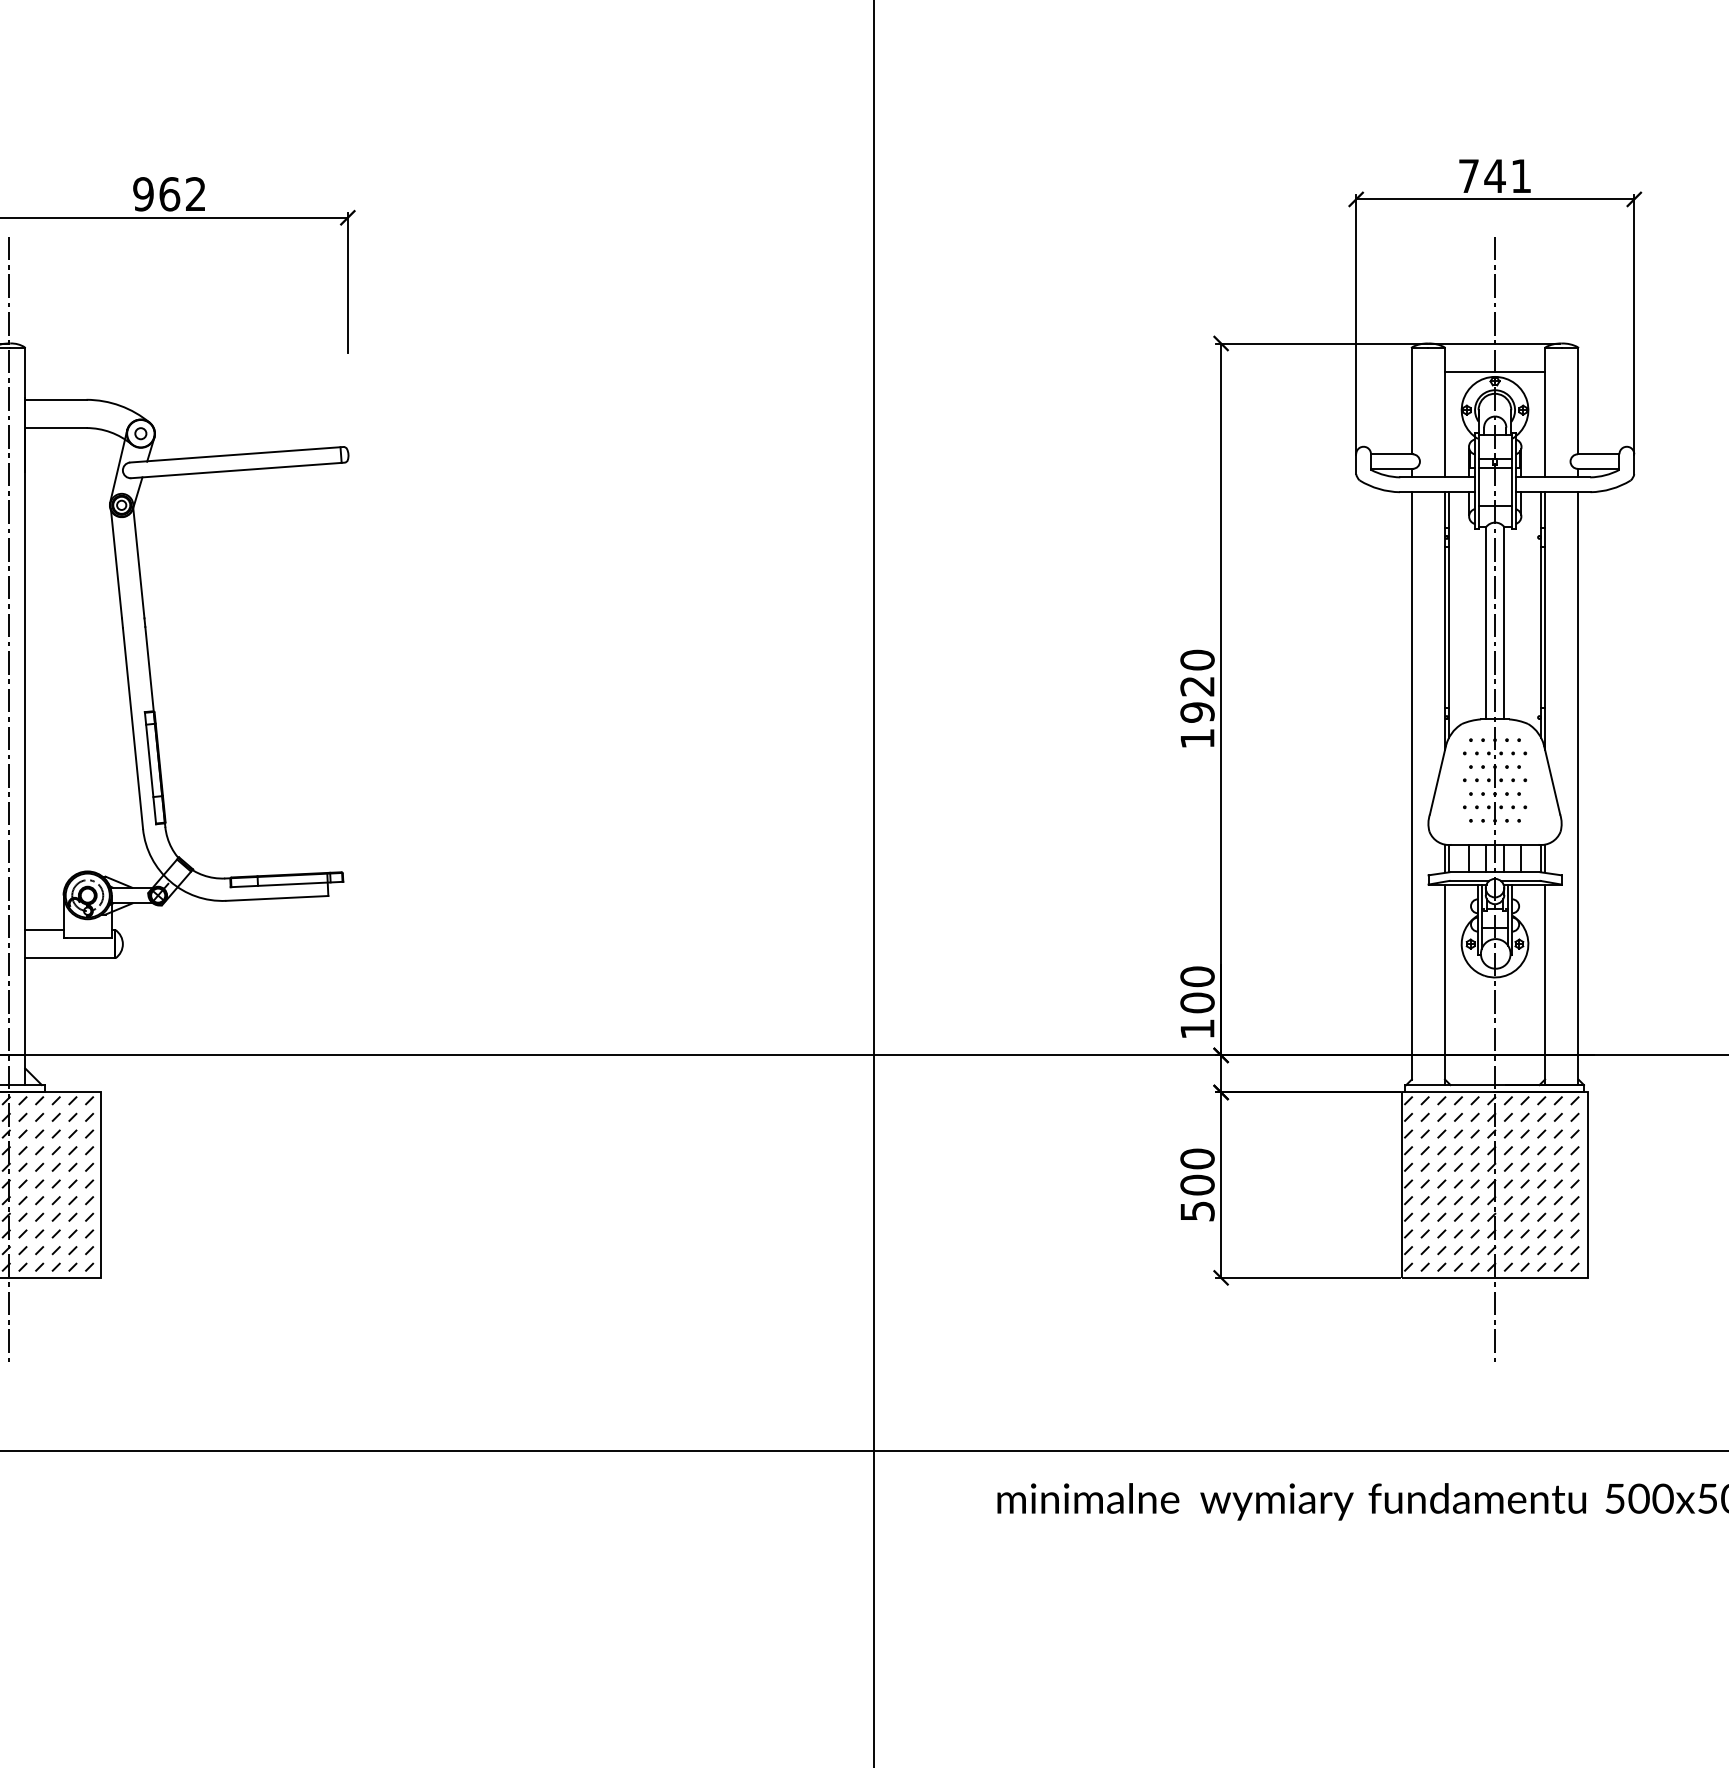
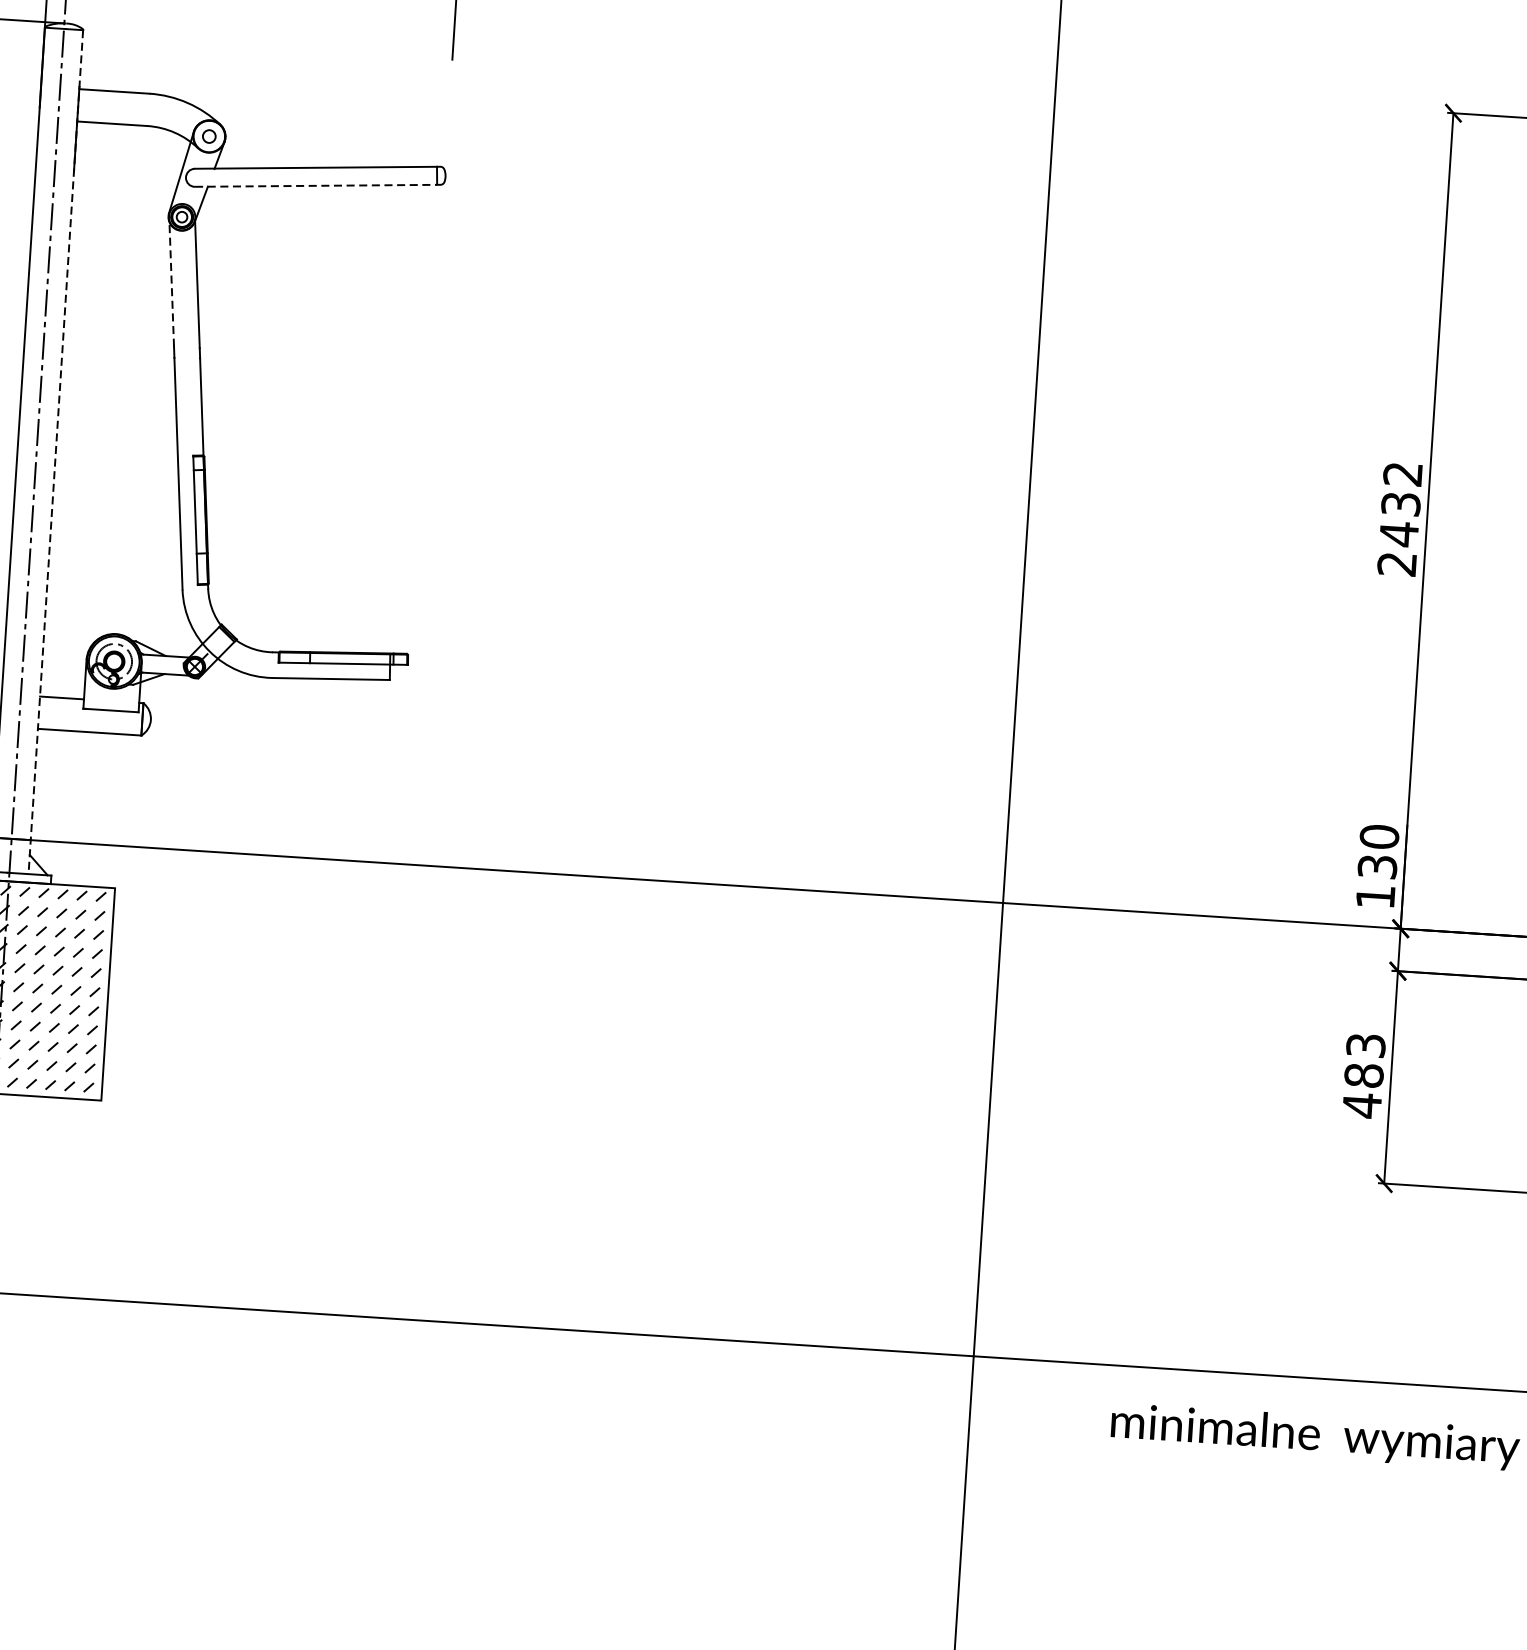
line: (236, 470) -> (316, 185), solid -> dashed
line: (116, 563) -> (171, 283), solid -> dashed
text: (1197, 698) -> (1400, 518), 1920 -> 2432
line: (25, 717) -> (56, 453), solid -> dashed
text: (1197, 1002) -> (1377, 866), 100 -> 130
text: (1197, 1185) -> (1364, 1076), 500 -> 483

